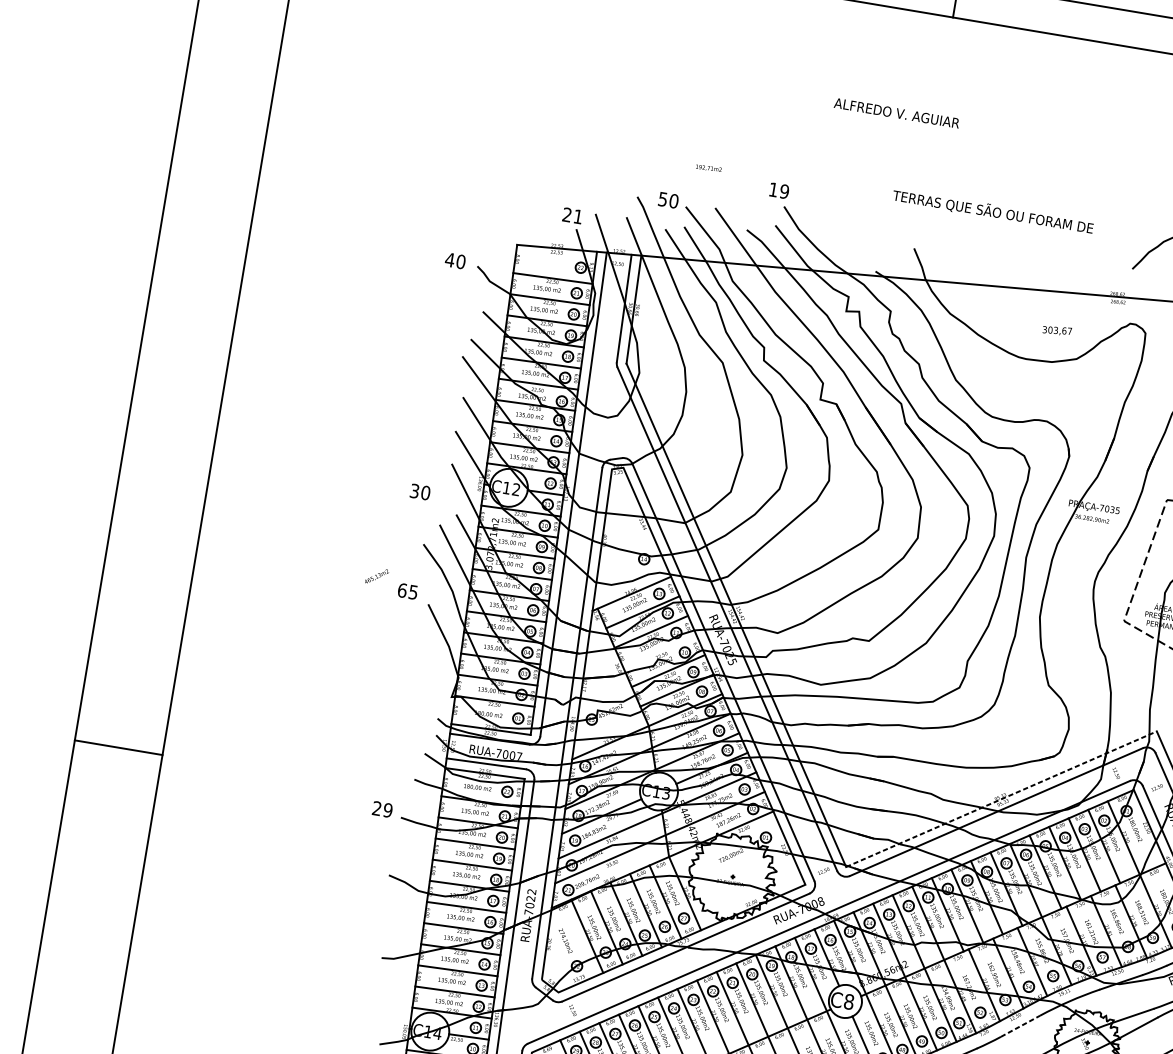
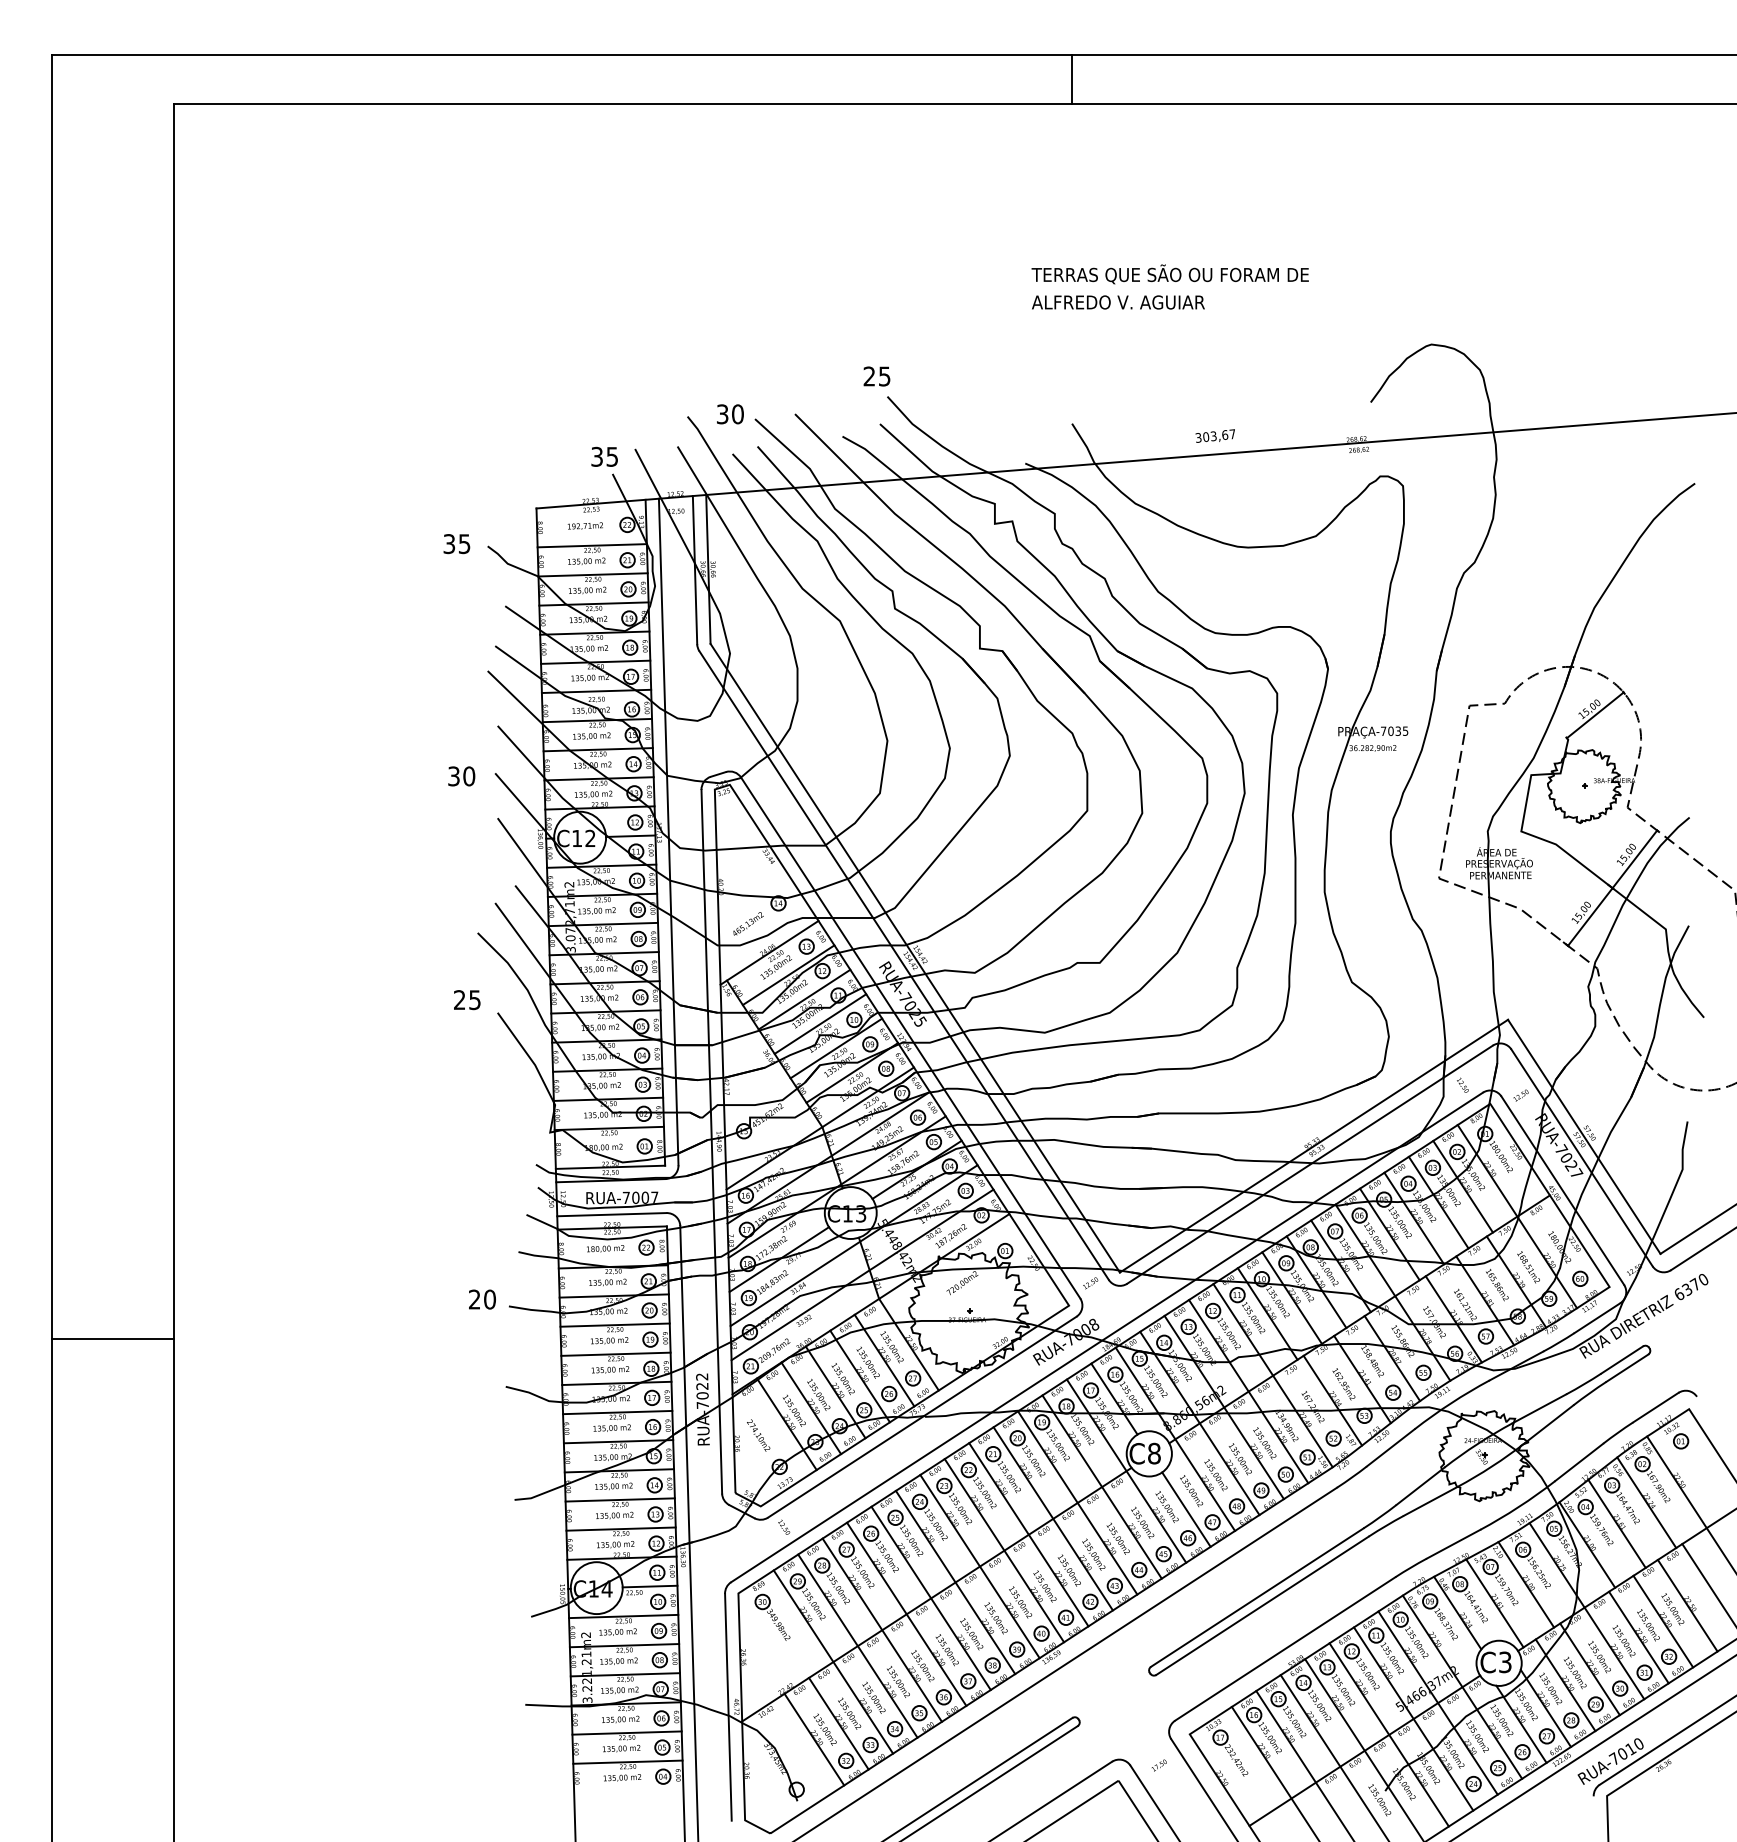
text: (896, 113) -> (1118, 302), moved
text: (708, 167) -> (584, 525), moved
text: (778, 190) -> (876, 376), 19 -> 25
text: (662, 198) -> (722, 413), 50 -> 30
text: (992, 211) -> (1169, 274), moved
text: (572, 215) -> (604, 456), 21 -> 35
text: (455, 261) -> (456, 544), 40 -> 35
text: (1056, 329) -> (1214, 435), moved
text: (420, 492) -> (461, 776), moved
text: (377, 576) -> (748, 923), moved
text: (402, 590) -> (459, 1000), 65 -> 25
line: (660, 651) -> (820, 1023), added
line: (118, 747) -> (112, 1338), moved
line: (1001, 799) -> (1314, 1146), dashed -> solid
text: (387, 810) -> (489, 1299), 29 -> 20
line: (1021, 1026) -> (1391, 1447), dashed -> solid

